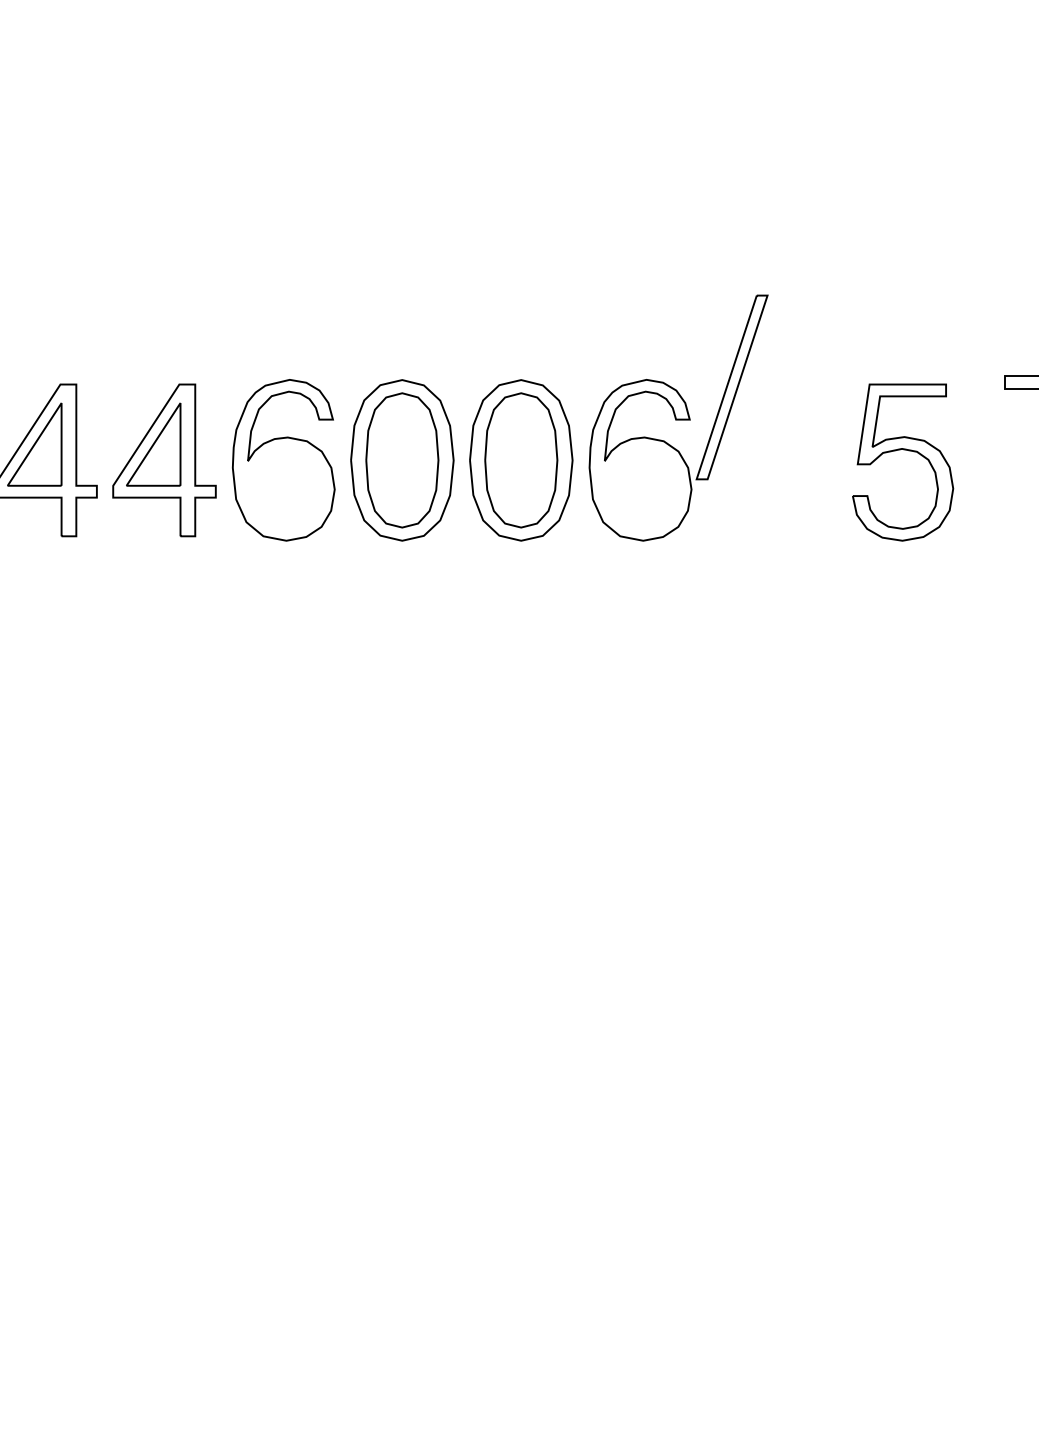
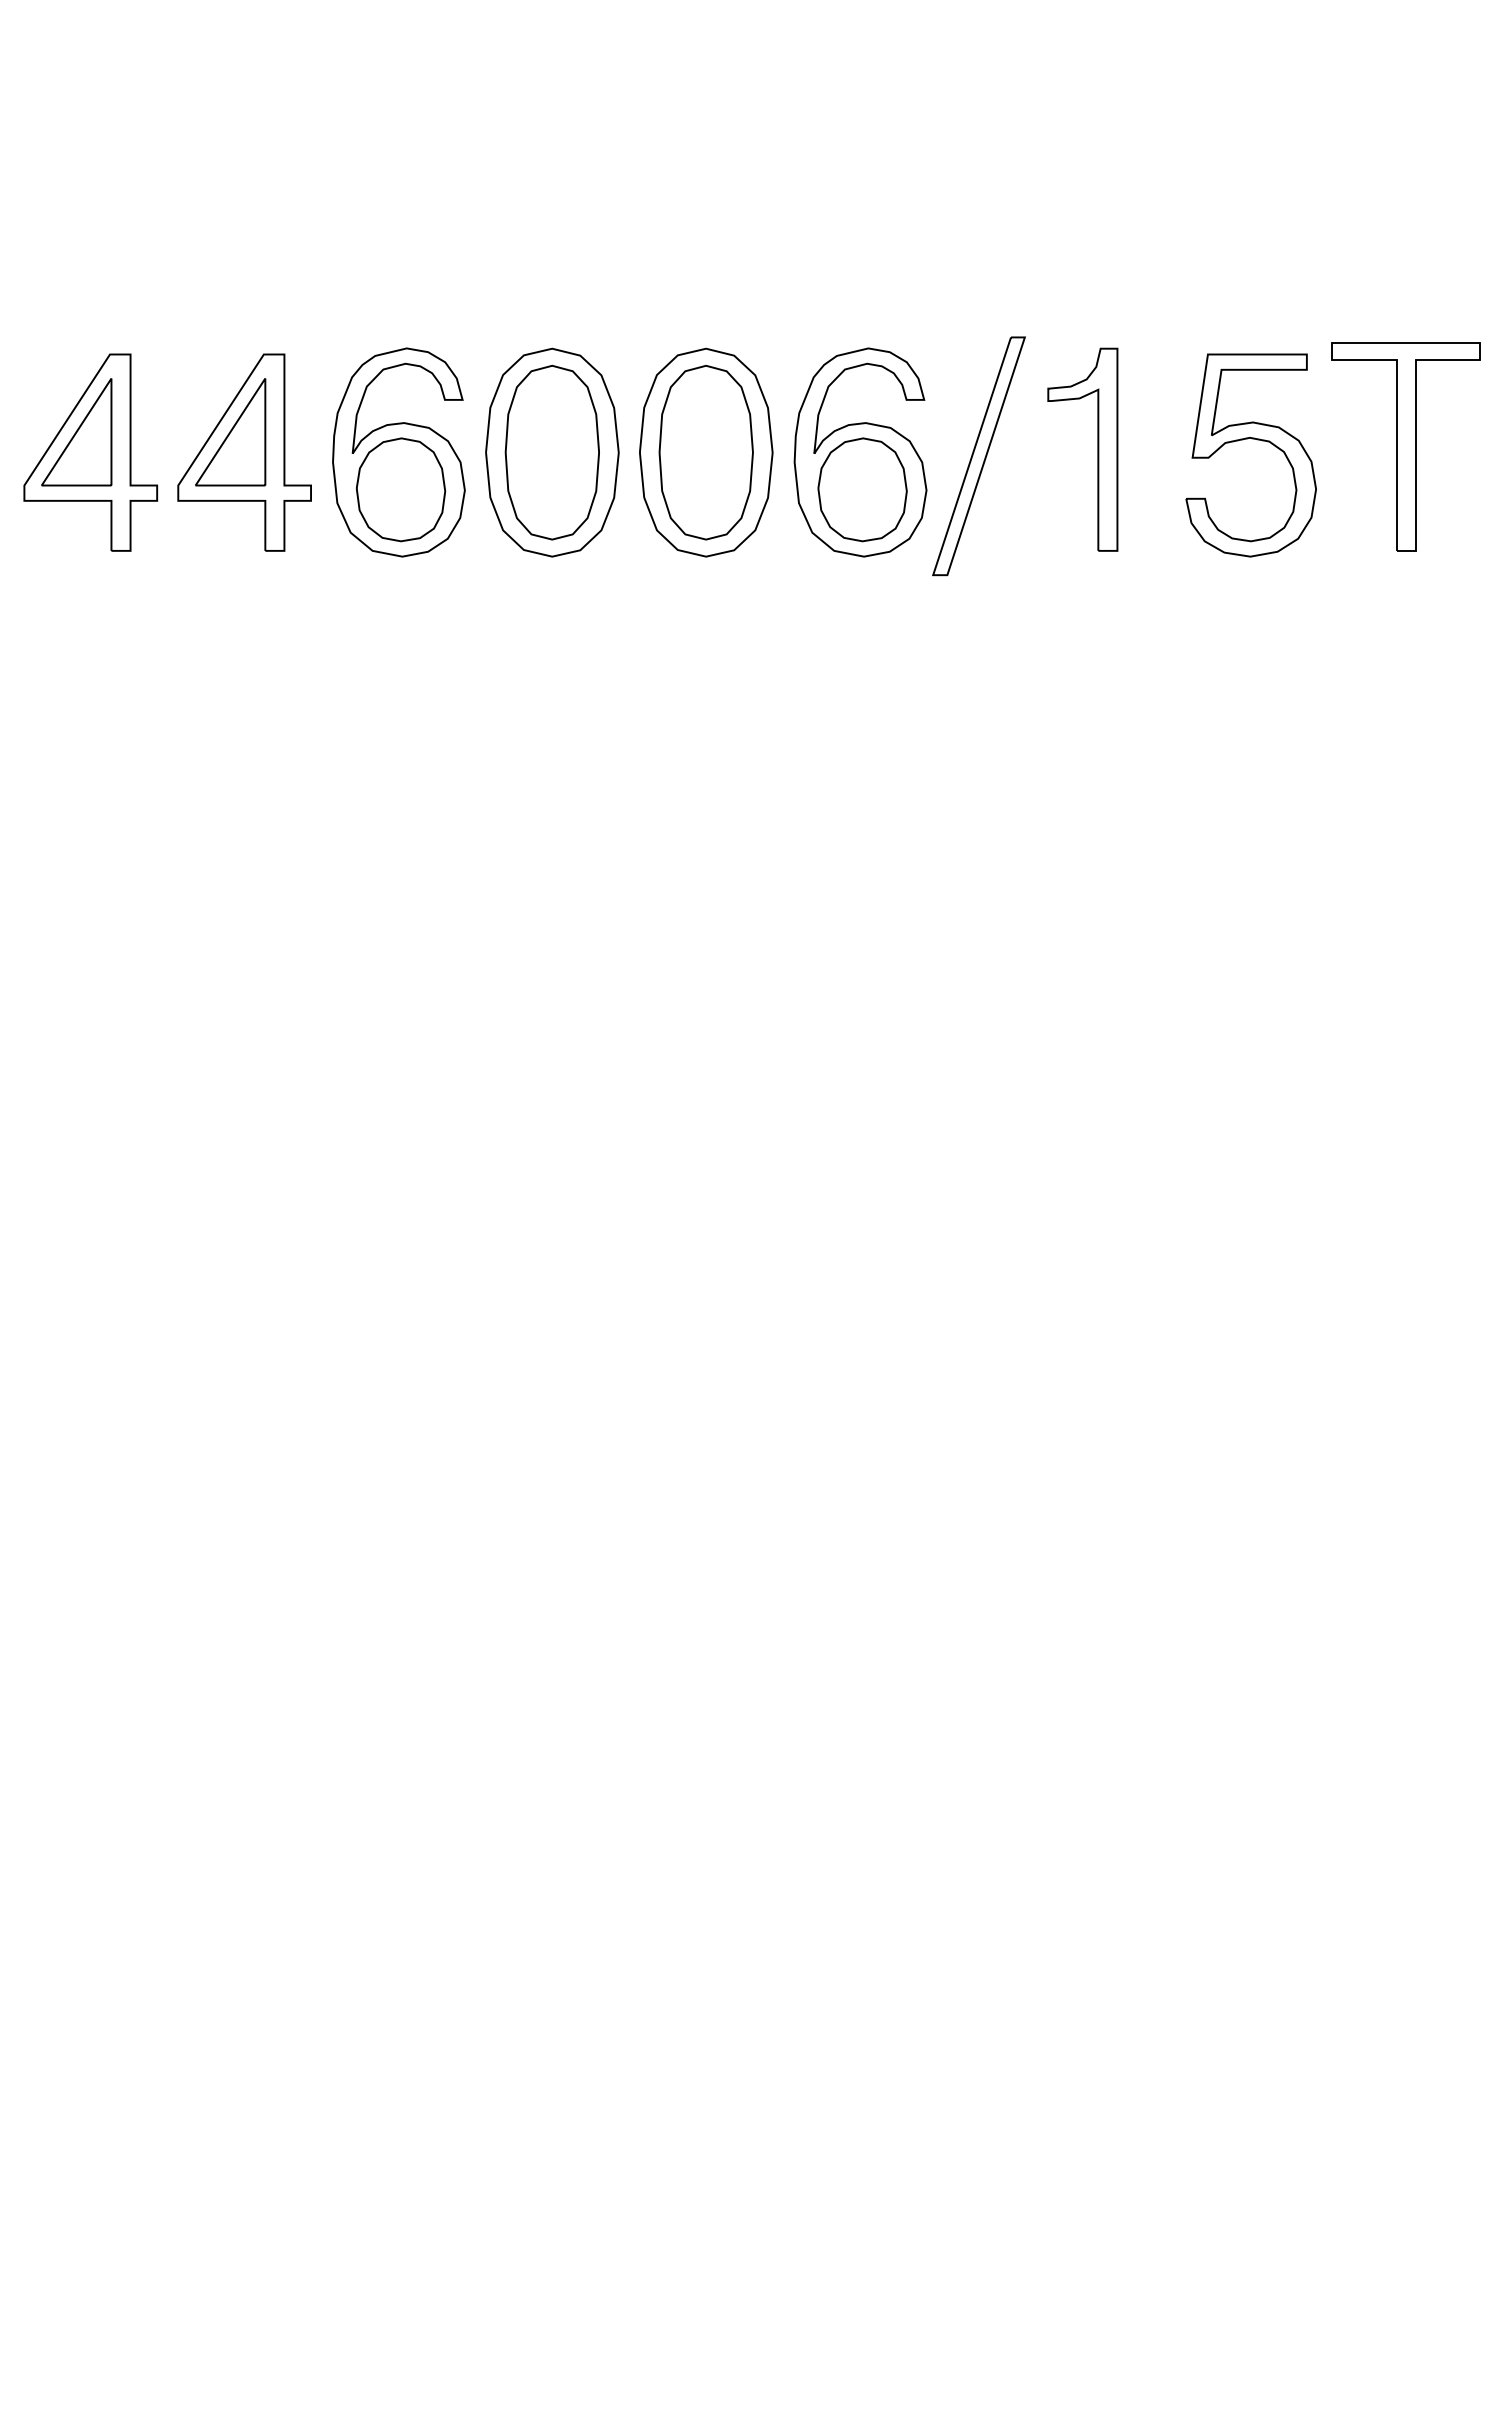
part: (731, 387) -> (978, 456), moved
part: (904, 450) -> (1252, 439), moved
part: (823, 457) -> (1097, 449), added
part: (284, 488) -> (400, 489), added
part: (642, 488) -> (862, 489), added

